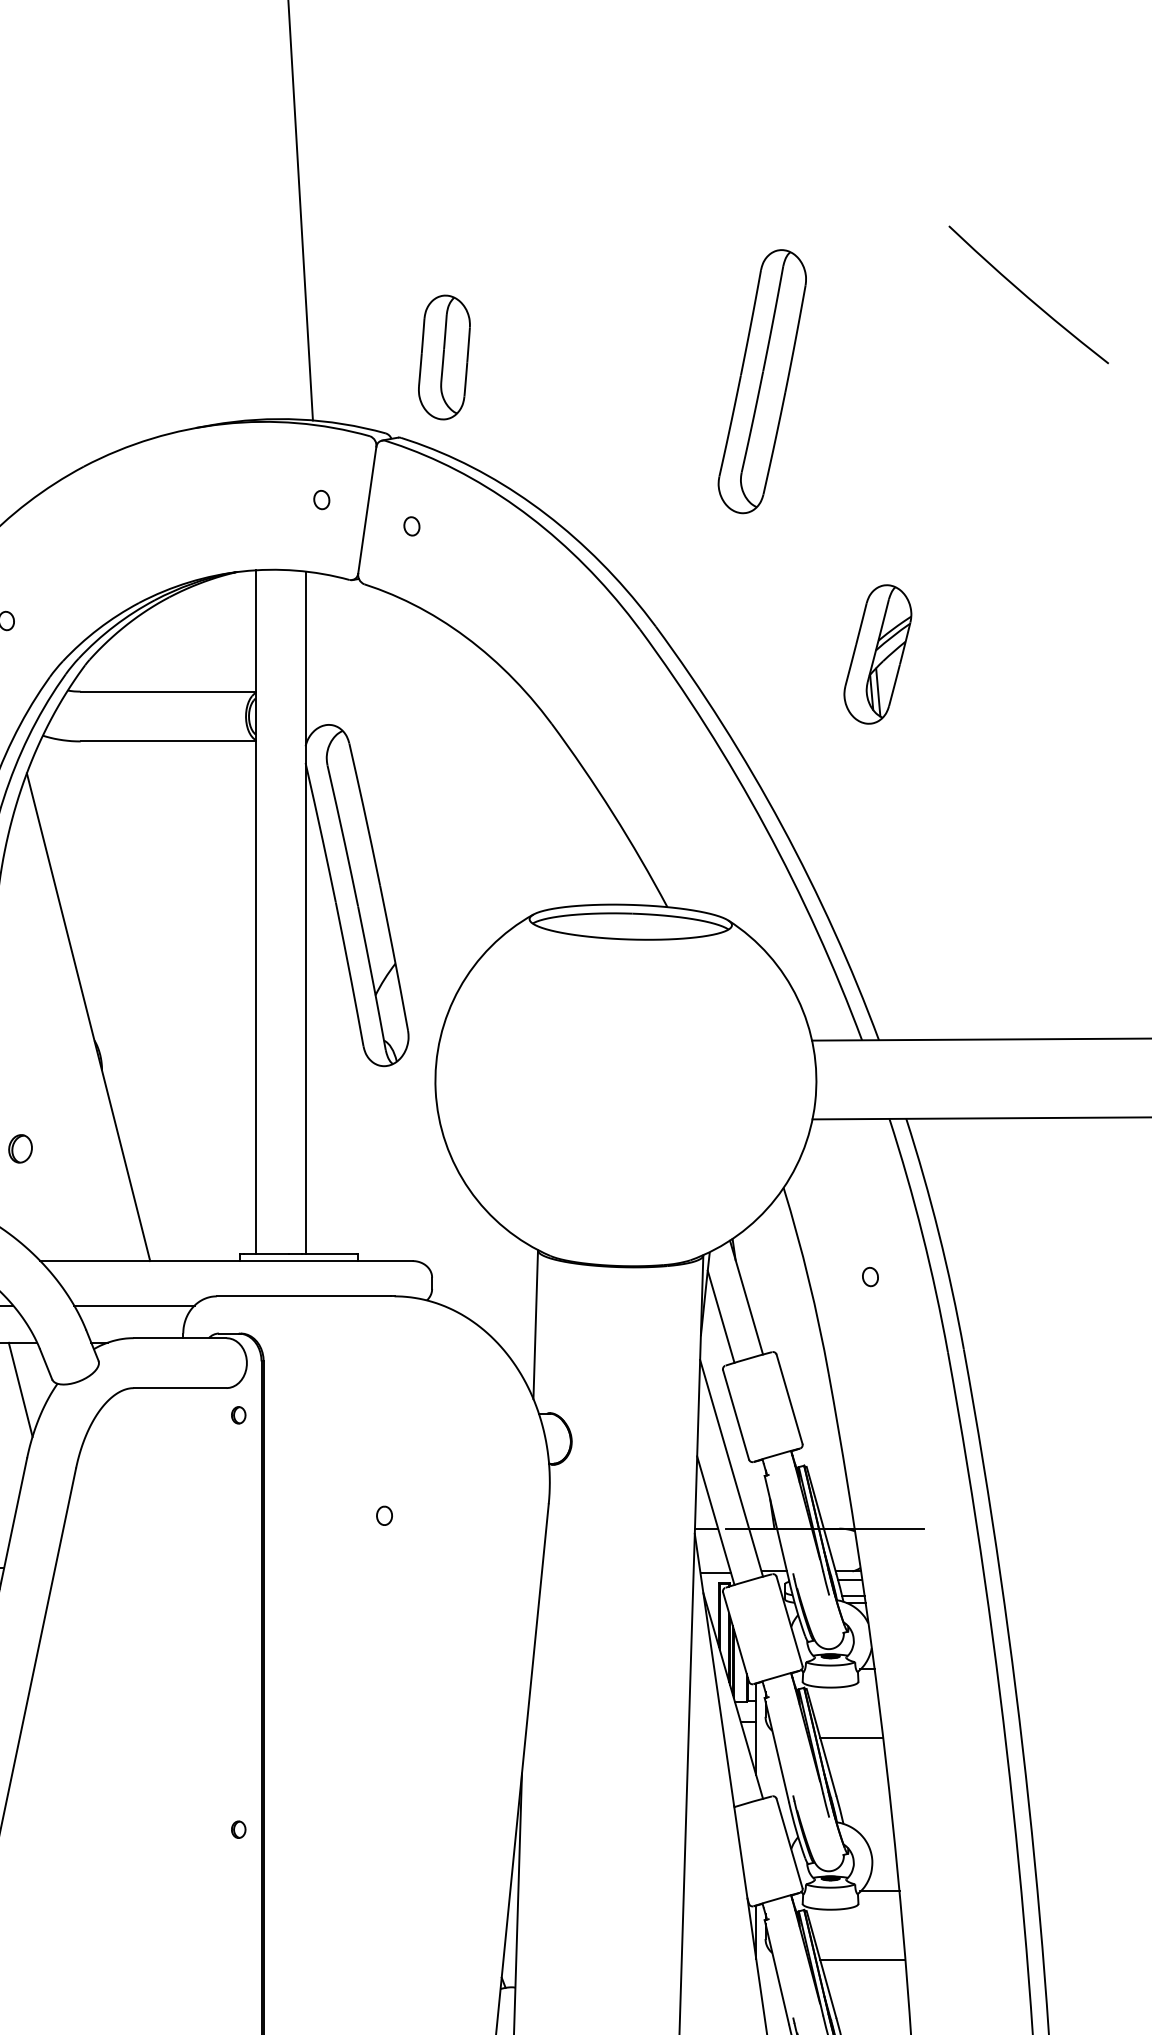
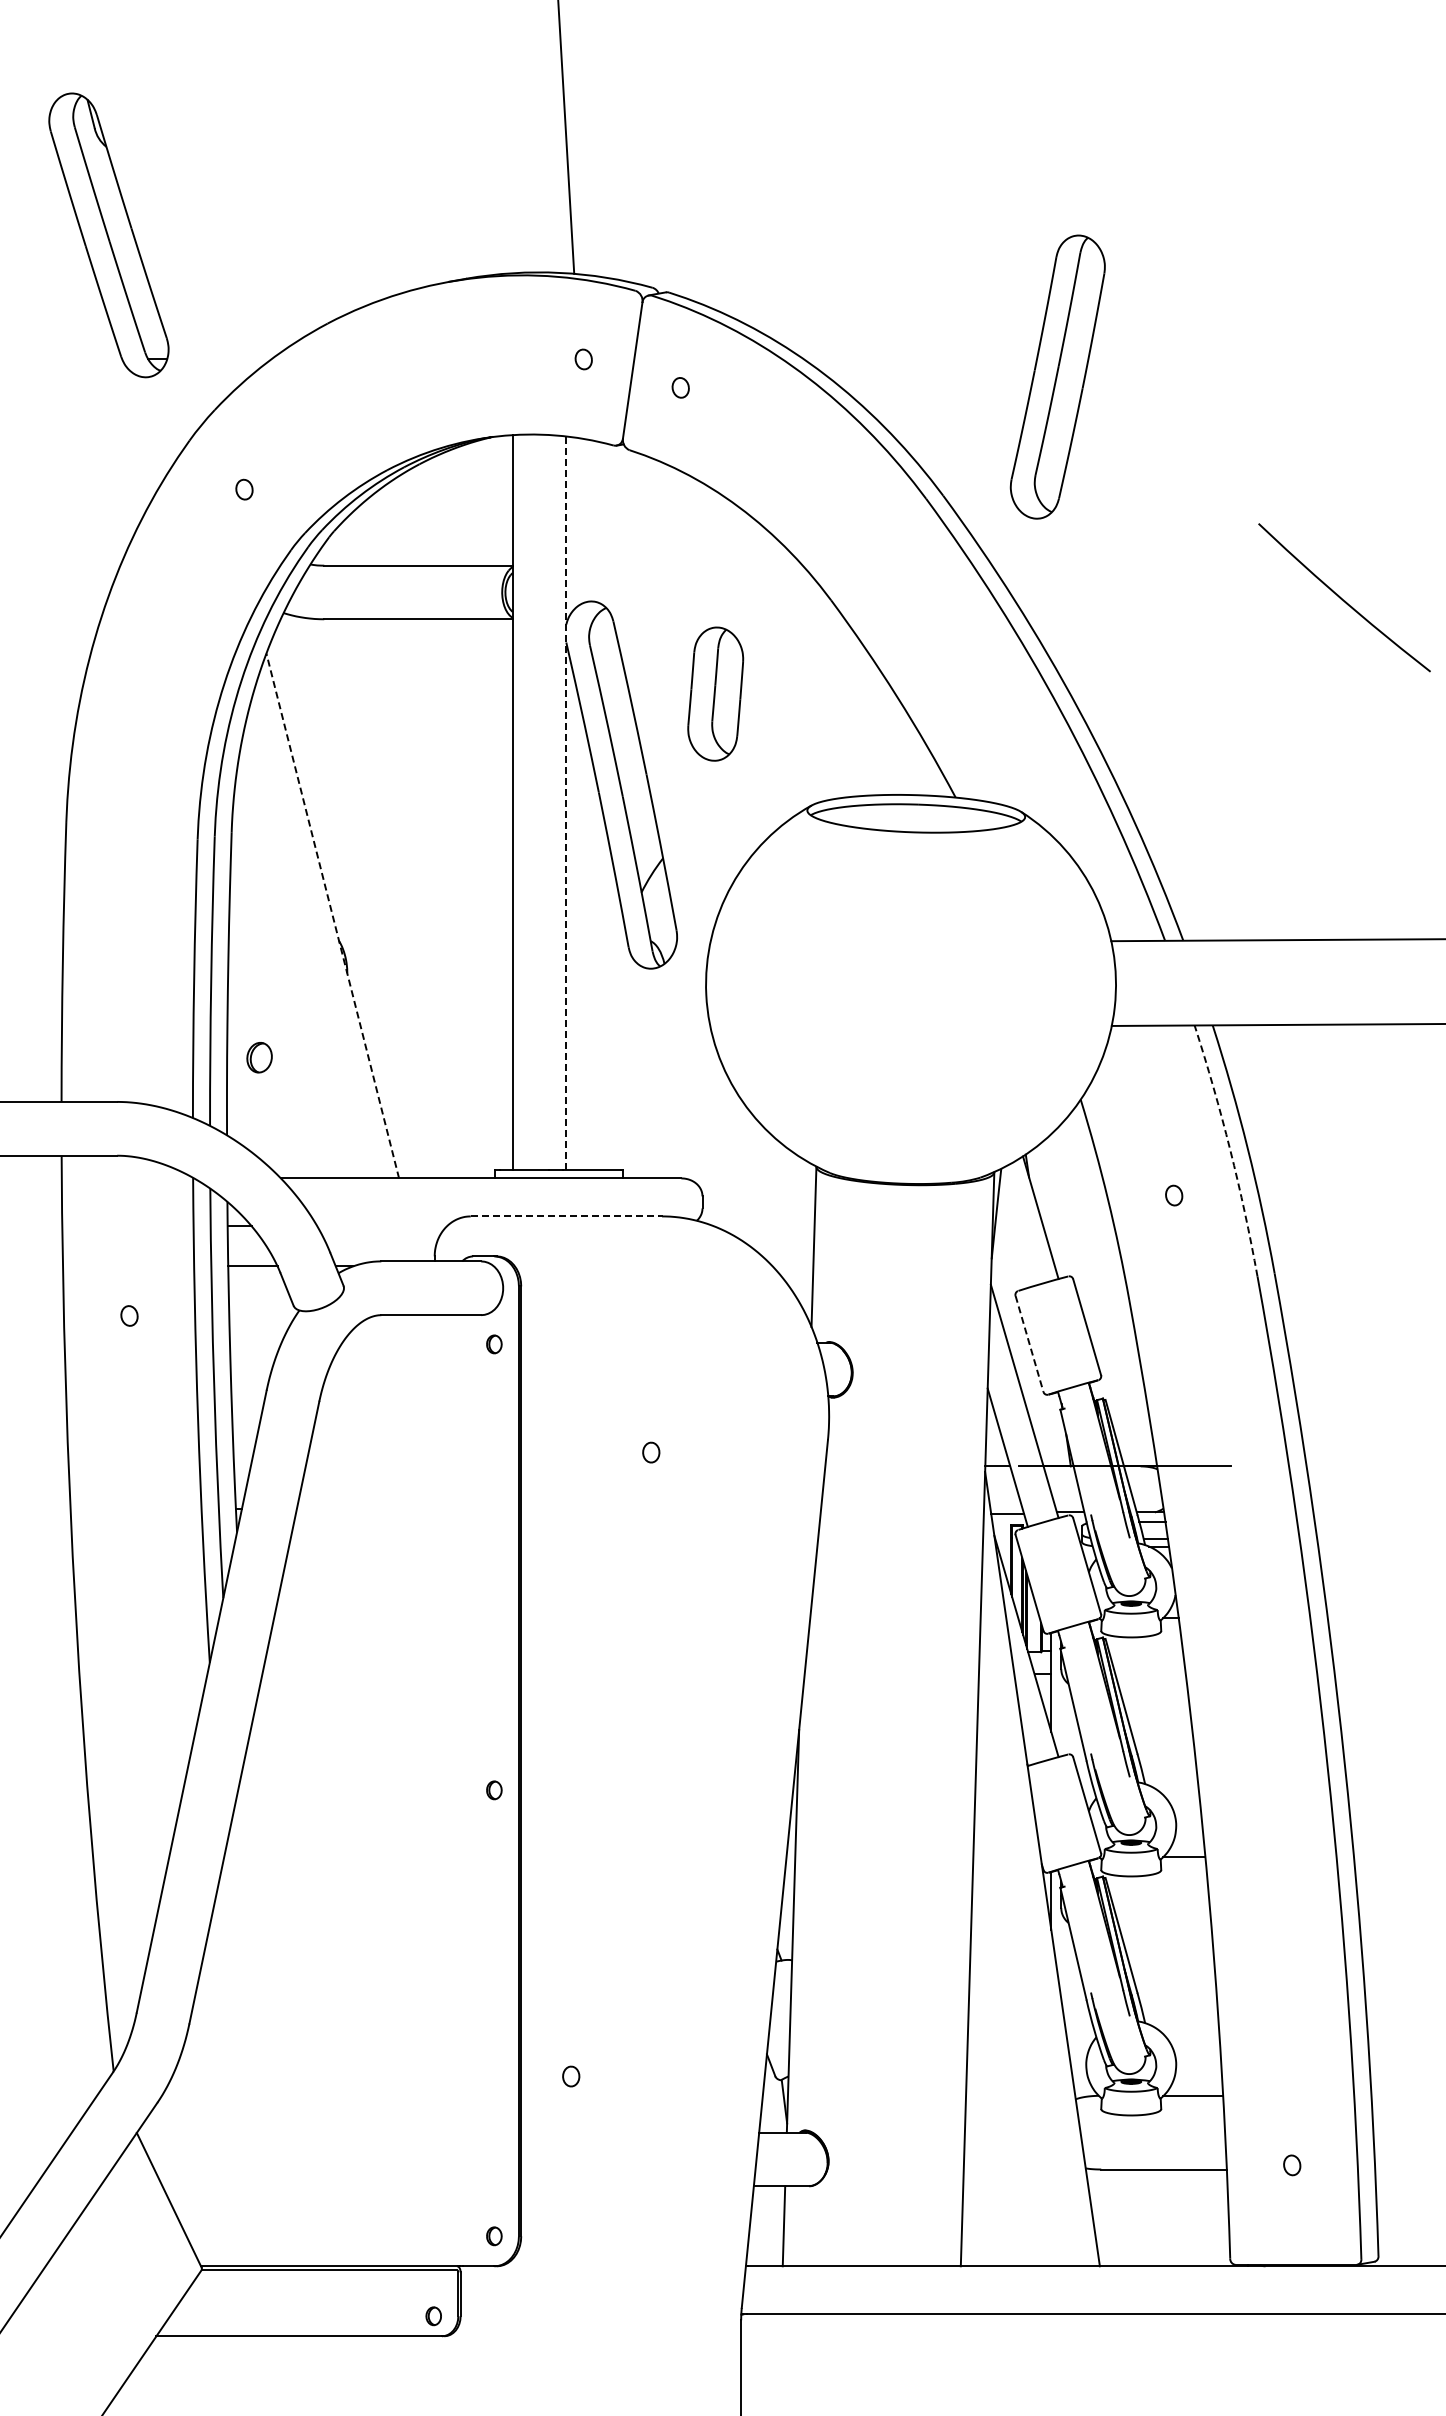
curve: (1026, 295) -> (1342, 598), moved
part: (444, 356) -> (715, 693), moved
part: (762, 381) -> (1057, 376), moved
part: (878, 654) -> (1182, 525), removed
line: (305, 912) -> (566, 803), solid -> dashed
line: (88, 1017) -> (332, 916), solid -> dashed
arc: (922, 1235) -> (1230, 1150), solid -> dashed
line: (303, 1296) -> (564, 1216), solid -> dashed
line: (133, 1305) -> (381, 1226), removed
line: (721, 1315) -> (1013, 1237), removed
line: (20, 1389) -> (259, 1316), removed
line: (736, 1414) -> (1029, 1343), solid -> dashed
line: (851, 1737) -> (1153, 1691), removed
line: (862, 1959) -> (1165, 1930), removed

